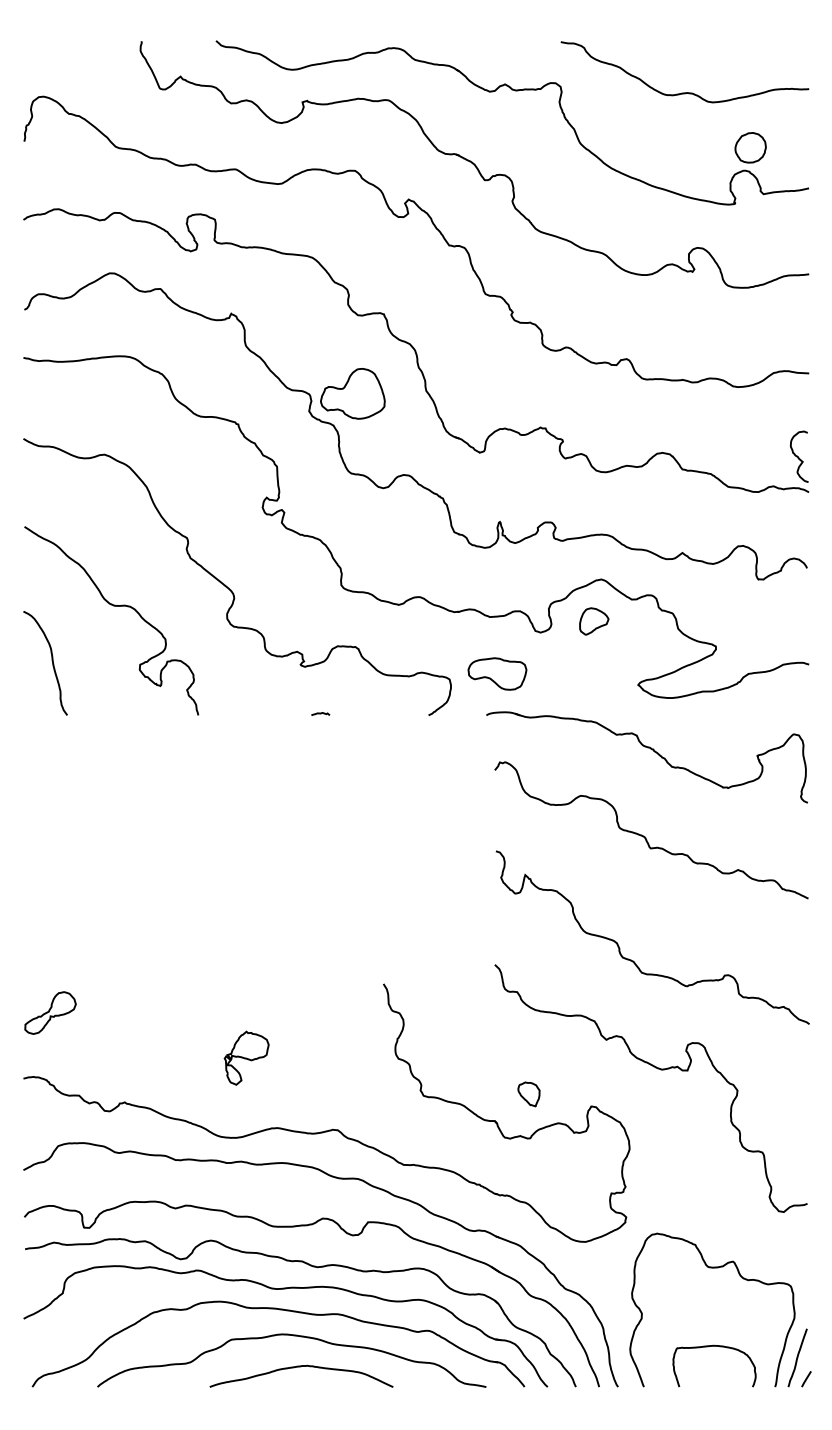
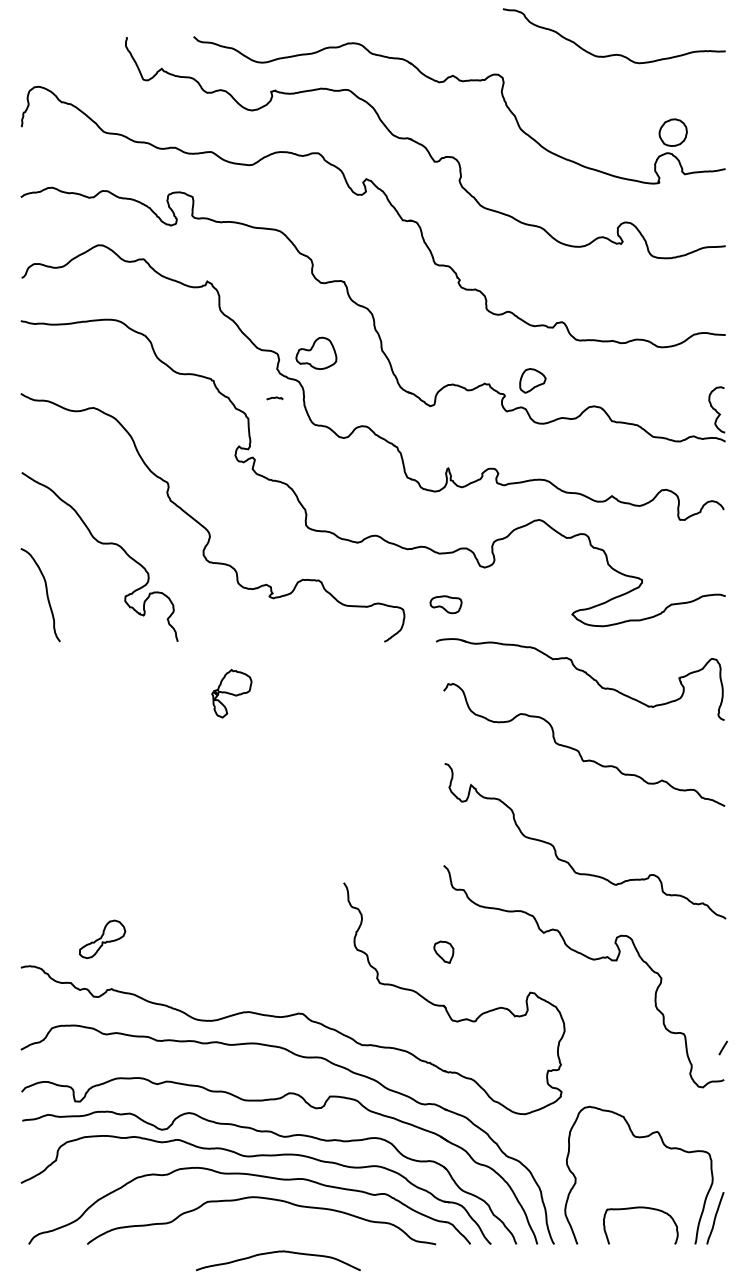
curve: (684, 92) -> (613, 54), moved
part: (352, 393) -> (316, 353), size x0.7
part: (594, 621) -> (533, 380), moved
part: (497, 673) -> (446, 604), size x0.6
line: (320, 713) -> (274, 397), moved
part: (50, 1012) -> (102, 938), moved
part: (246, 1057) -> (231, 693), moved
part: (528, 1094) -> (443, 952), moved
curve: (301, 1367) -> (278, 1252), moved
line: (806, 1379) -> (723, 1048), moved

